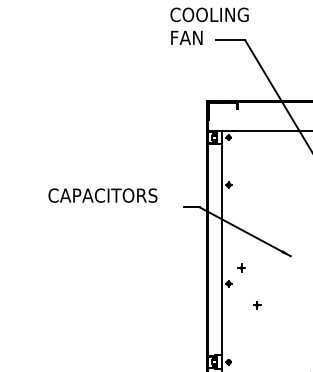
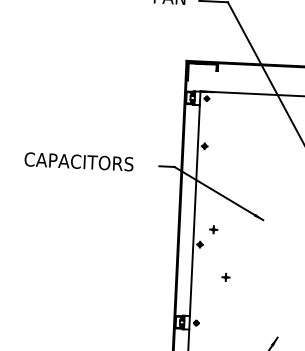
text: (102, 195) -> (78, 161), moved
part: (257, 305) -> (226, 277), moved

